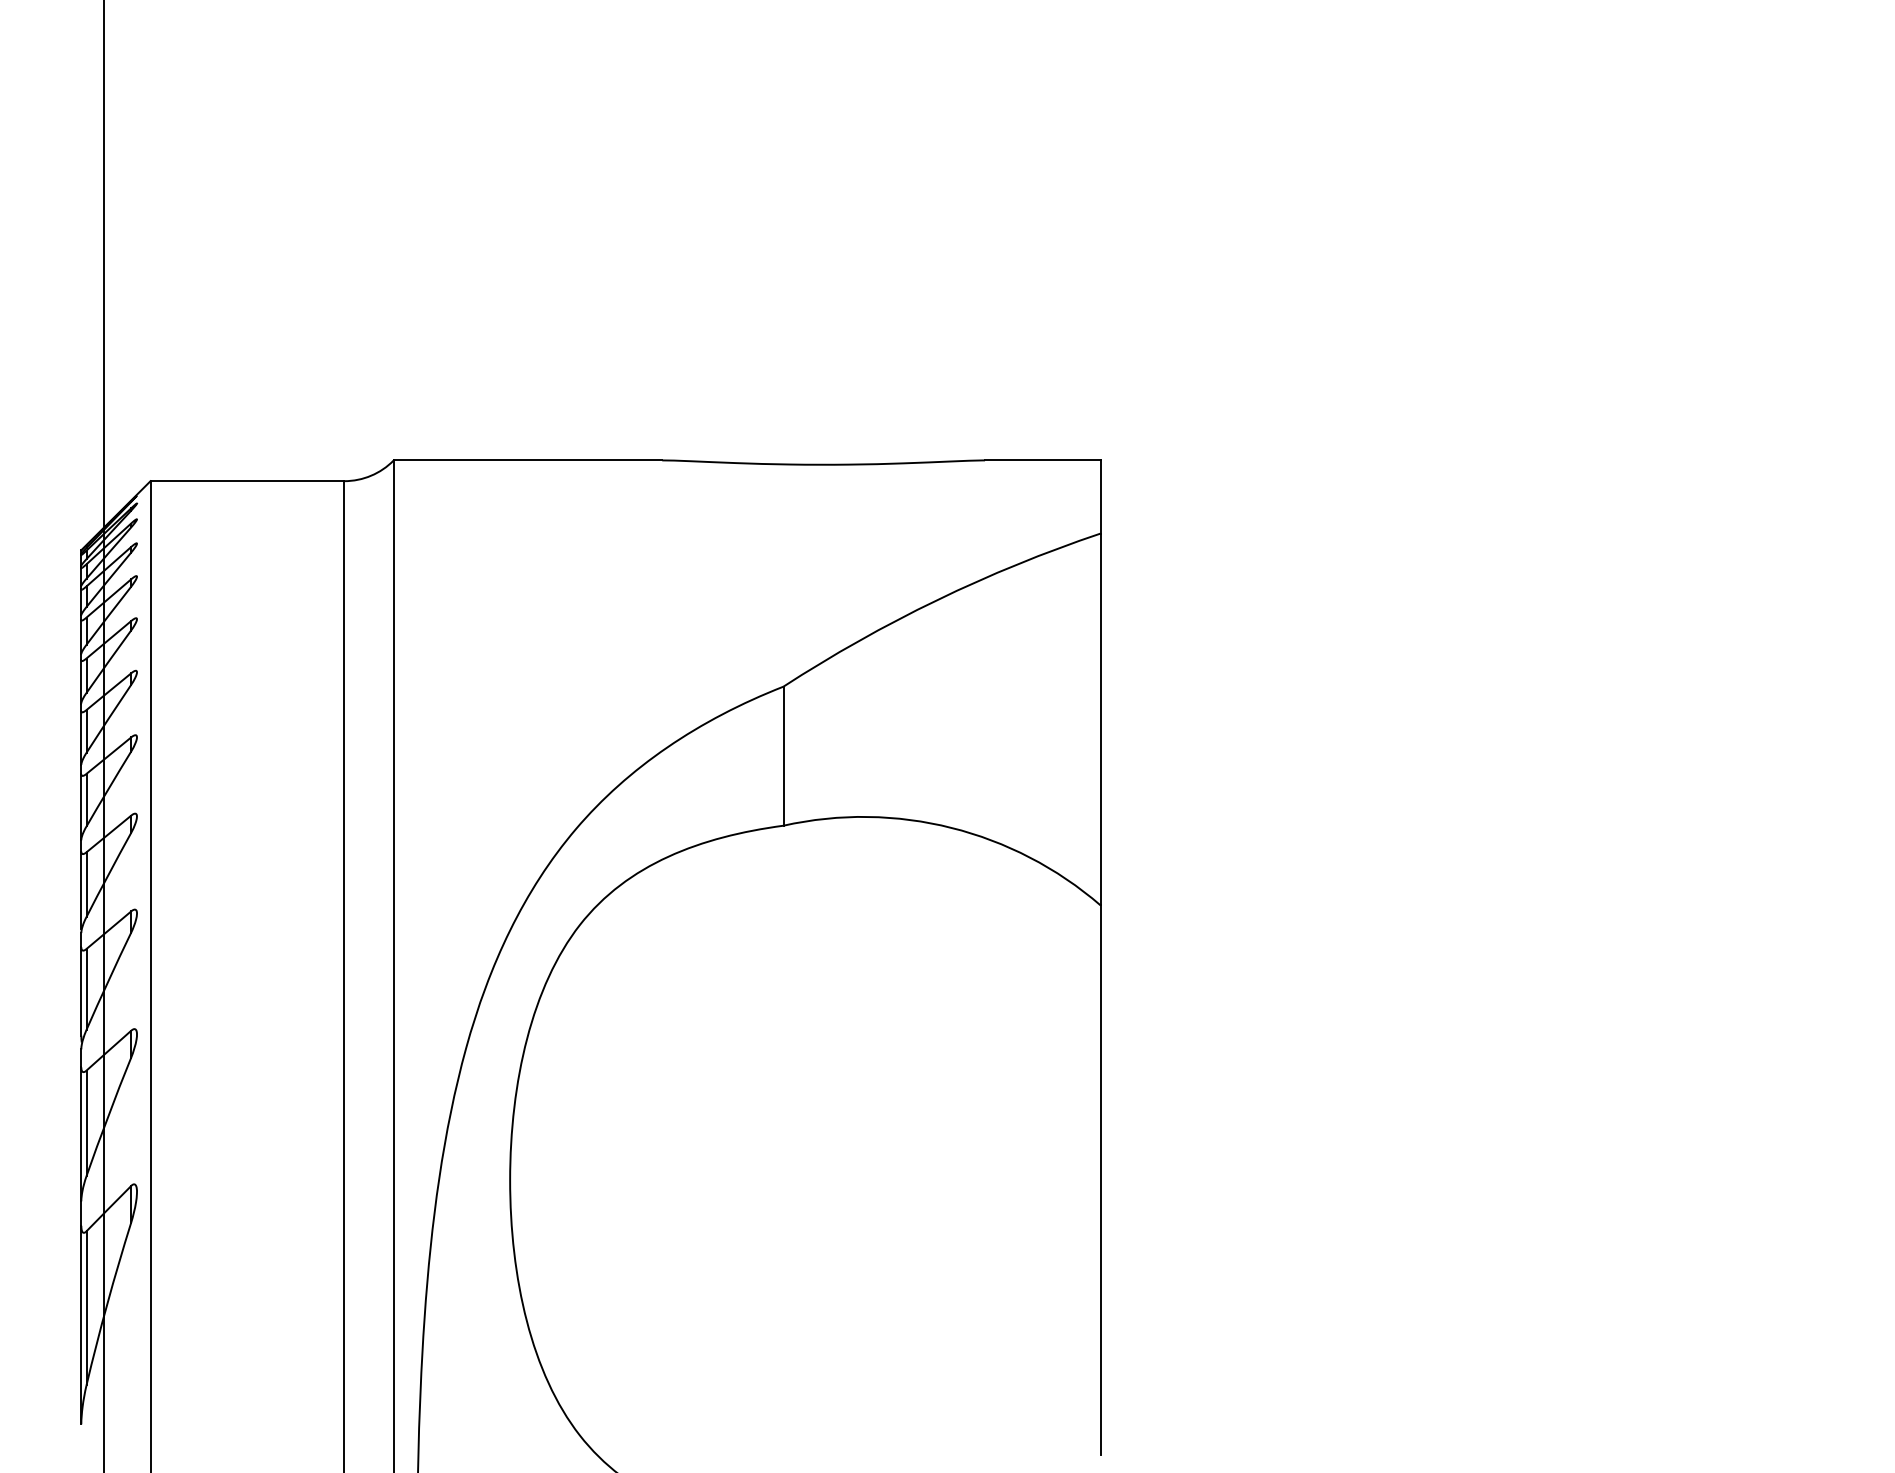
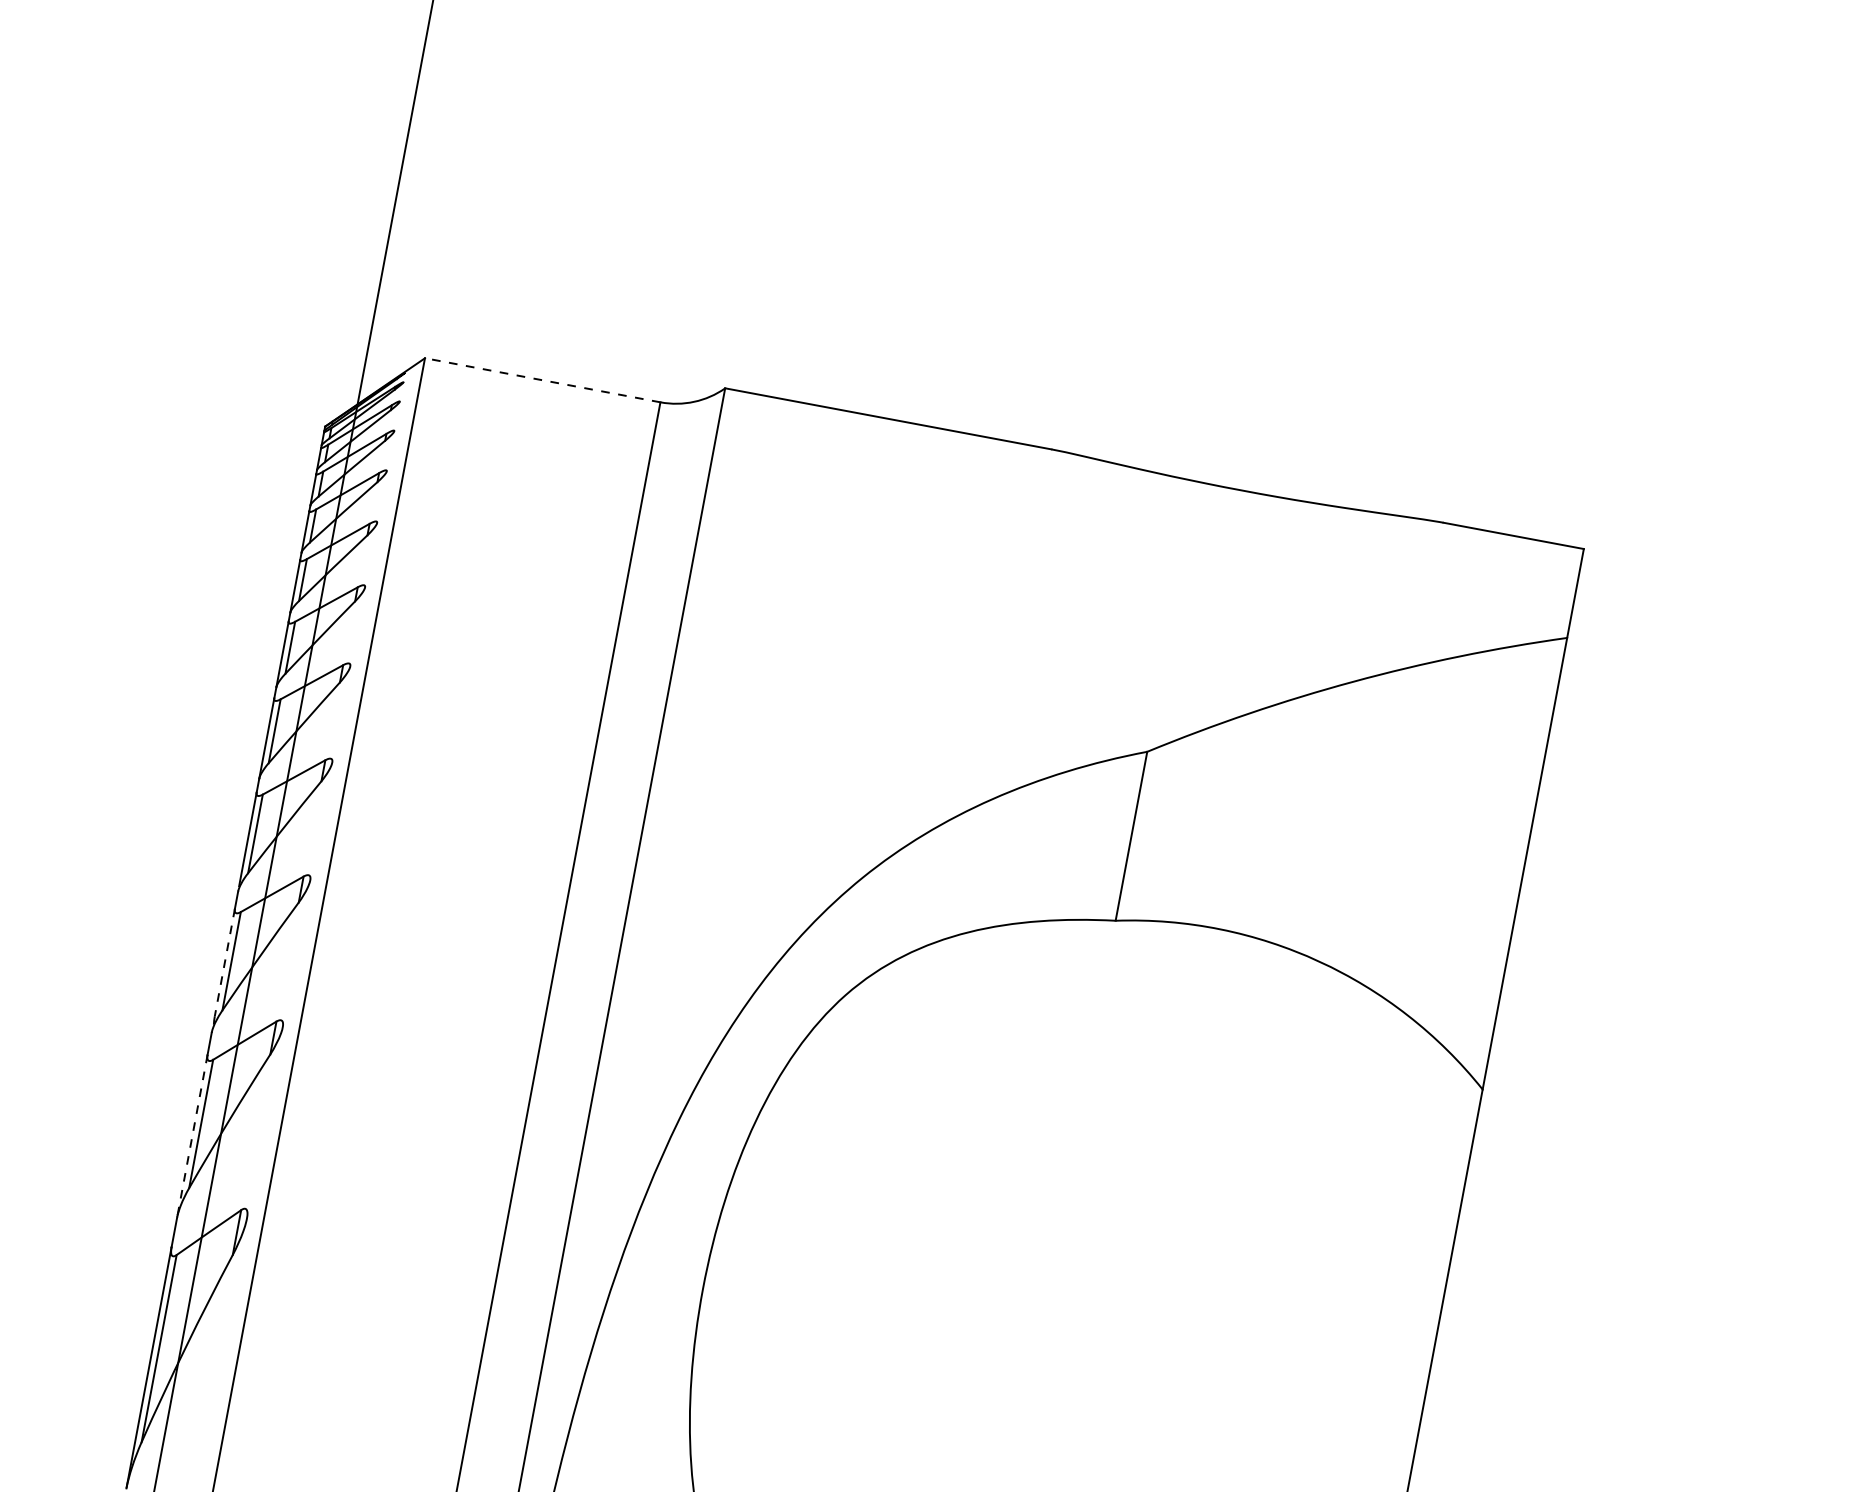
line: (247, 481) -> (542, 380), solid -> dashed
line: (81, 991) -> (225, 962), solid -> dashed
line: (81, 1134) -> (192, 1136), solid -> dashed

